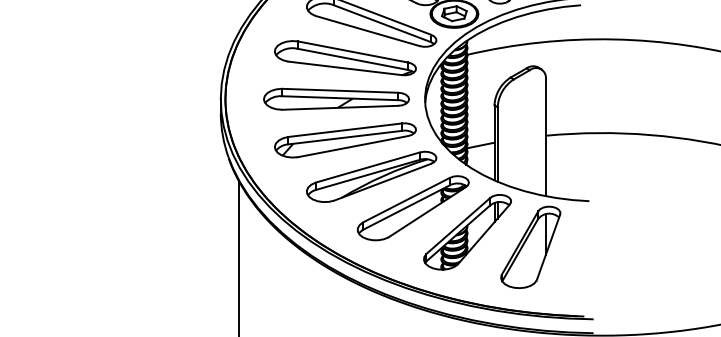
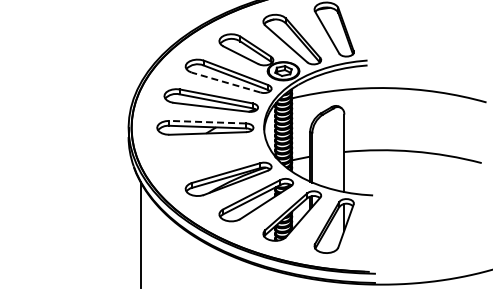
line: (368, 30) -> (226, 82), solid -> dashed
line: (339, 91) -> (207, 122), solid -> dashed
part: (344, 139) -> (210, 154), removed

